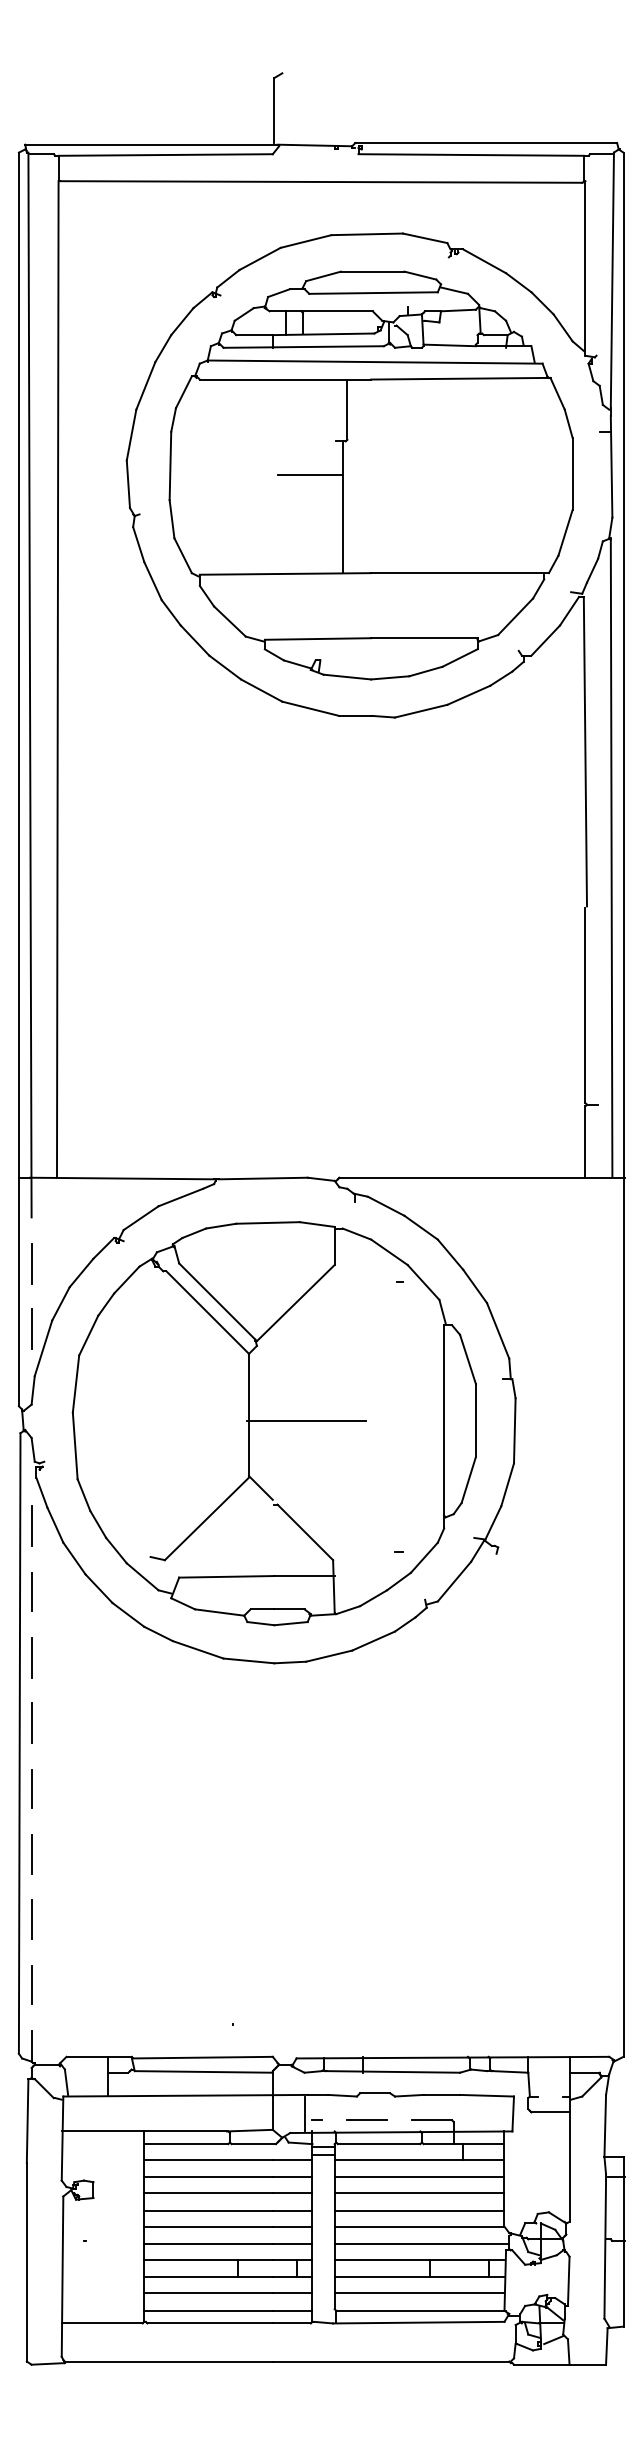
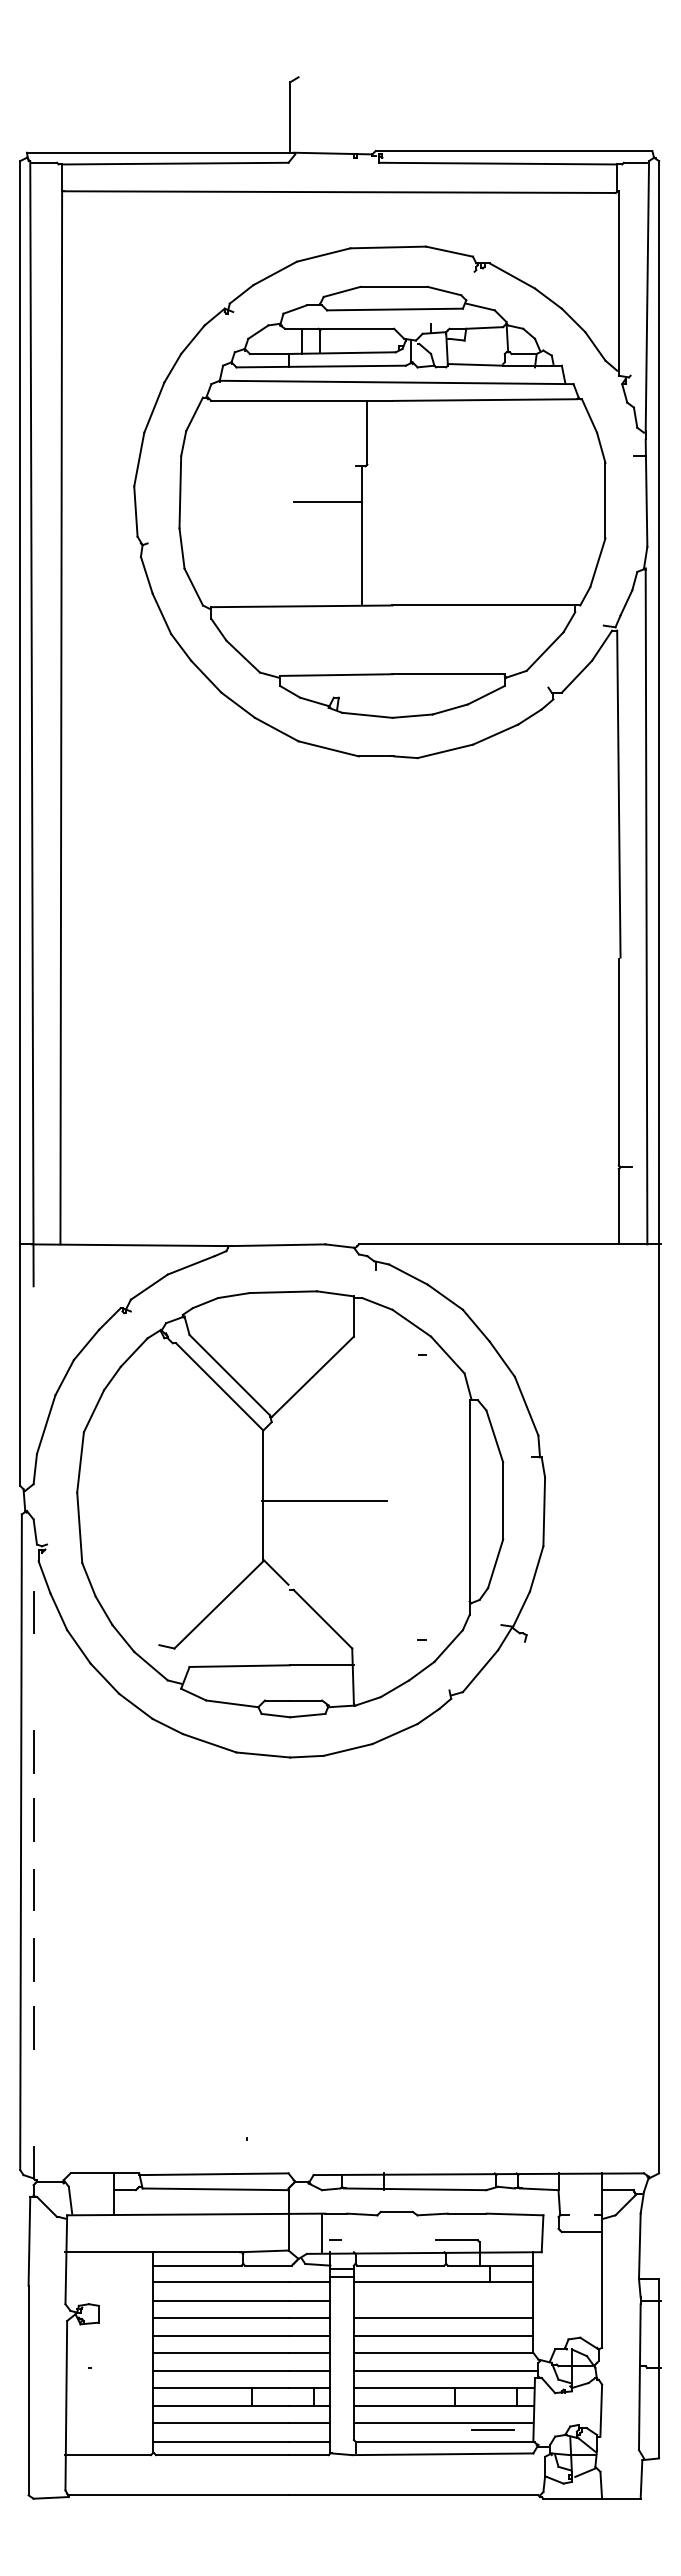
line: (31, 1263) -> (33, 1335), removed
line: (31, 1329) -> (33, 1404), removed
line: (31, 1591) -> (33, 1681), removed
line: (31, 1985) -> (33, 2097), removed
line: (366, 2119) -> (492, 2429), moved
line: (419, 2177) -> (443, 2300), removed

